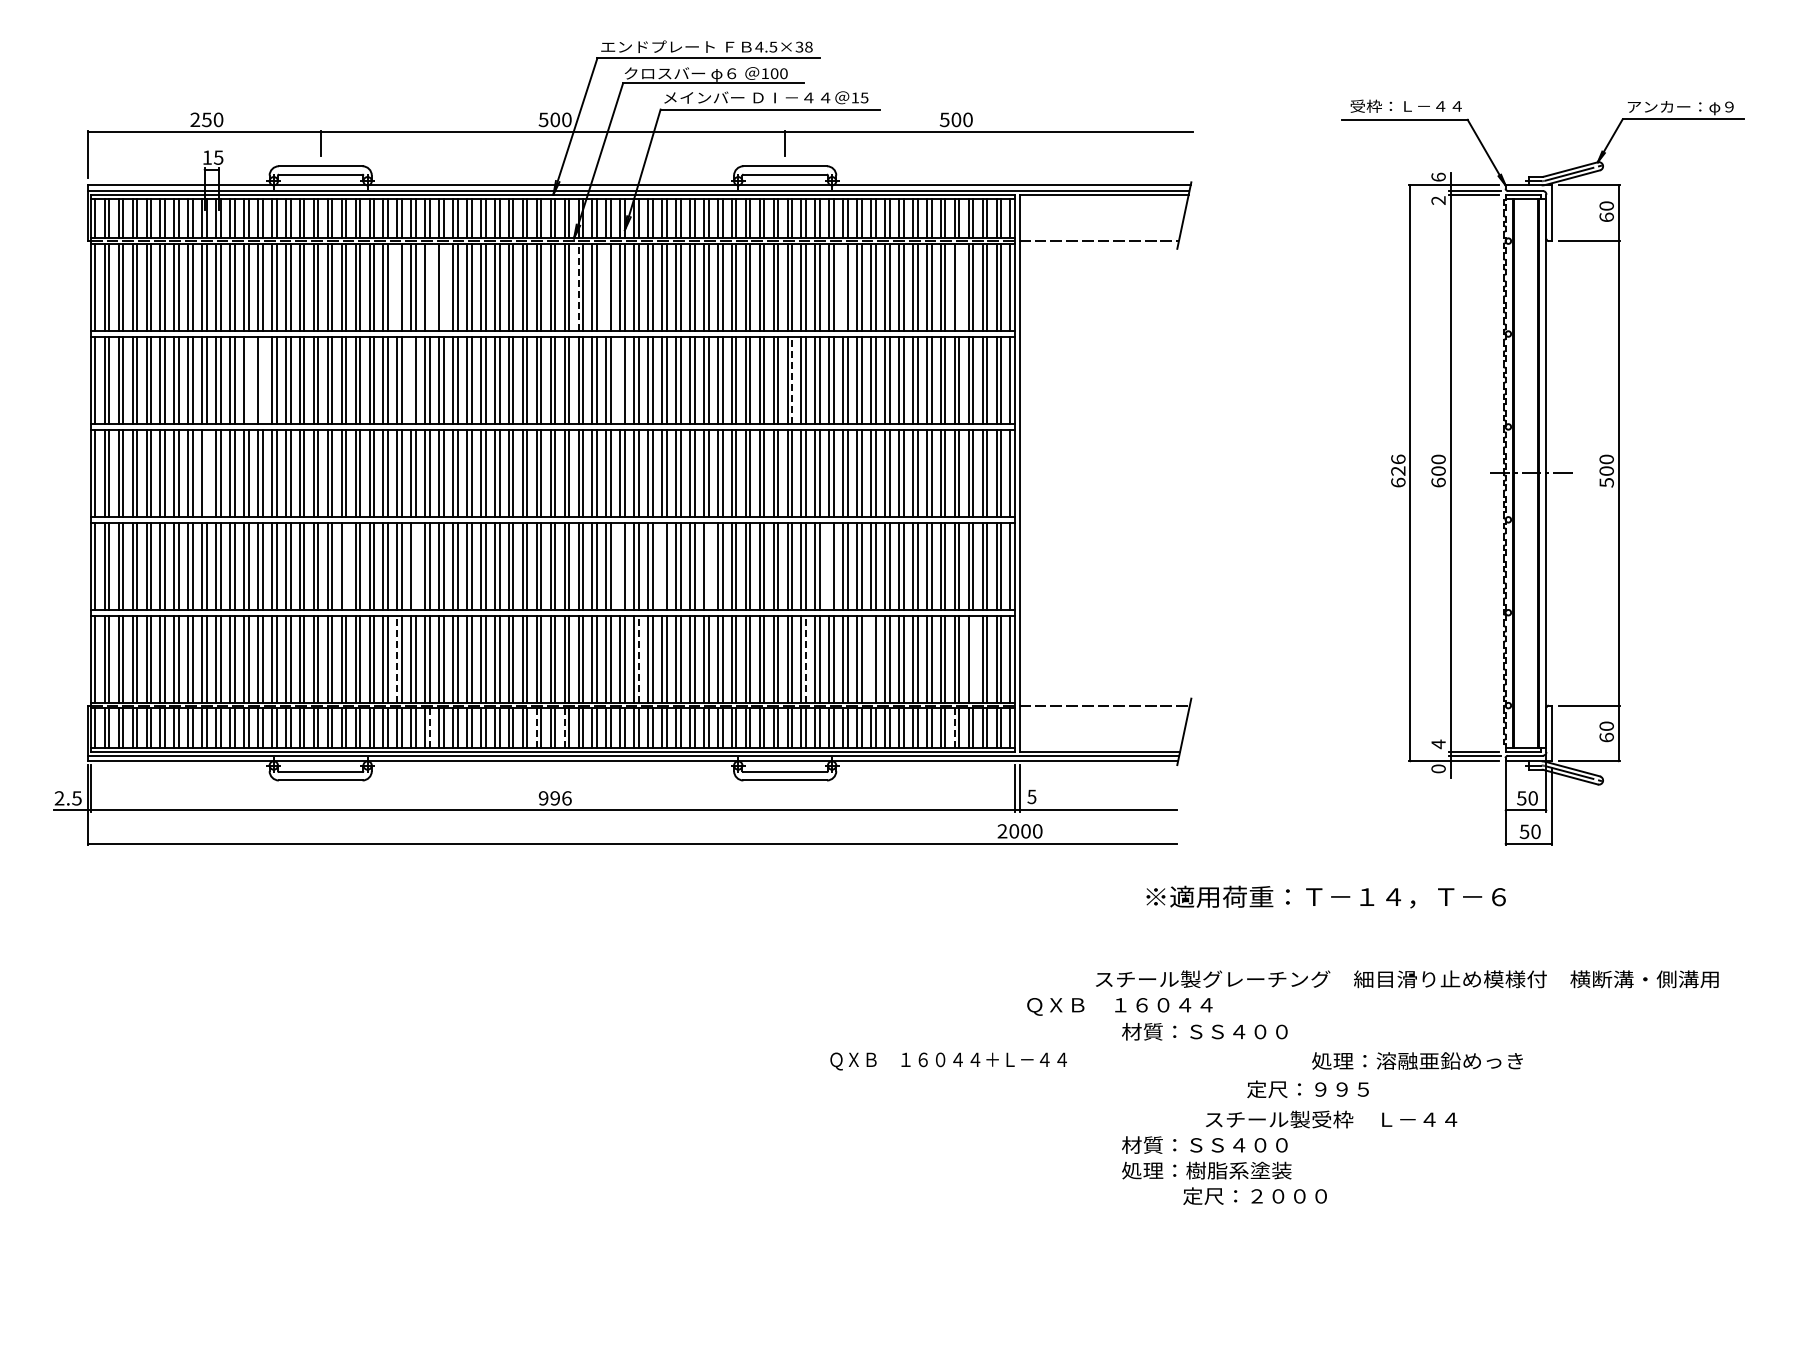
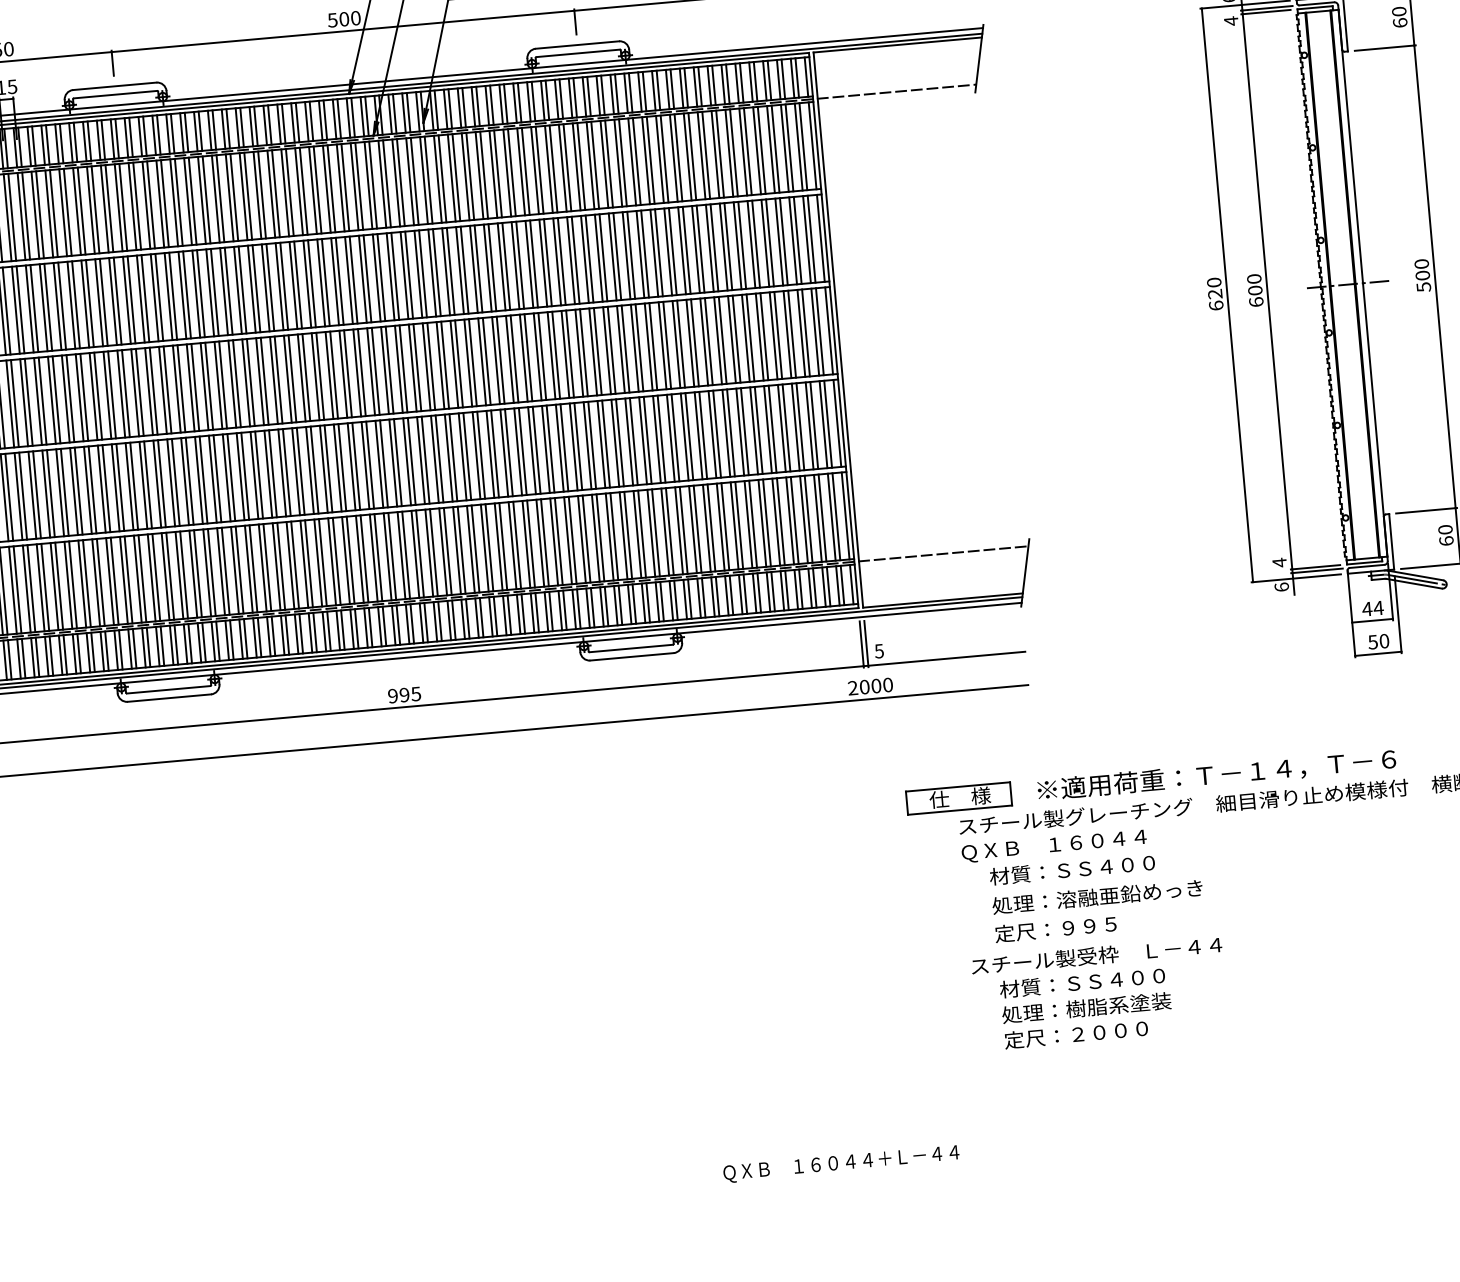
text: (1438, 200) -> (1231, 21), 2 -> 4
line: (397, 287) -> (202, 200), added
line: (429, 287) -> (233, 197), added
line: (443, 287) -> (247, 196), added
line: (578, 287) -> (382, 184), dashed -> solid
line: (606, 287) -> (410, 181), added
line: (843, 287) -> (646, 160), added
line: (959, 287) -> (761, 150), added
line: (248, 380) -> (61, 306), added
line: (262, 380) -> (75, 304), added
line: (411, 380) -> (224, 291), added
line: (620, 380) -> (432, 273), added
line: (792, 380) -> (603, 257), dashed -> solid
text: (1398, 459) -> (1214, 282), 626 -> 620
line: (206, 473) -> (28, 402), added
line: (346, 565) -> (175, 481), added
line: (415, 565) -> (244, 475), added
line: (620, 565) -> (448, 457), added
line: (662, 565) -> (490, 453), added
line: (708, 565) -> (536, 449), added
line: (829, 565) -> (657, 438), added
line: (871, 658) -> (707, 527), added
line: (973, 658) -> (808, 518), added
line: (397, 659) -> (235, 570), dashed -> solid
line: (638, 659) -> (475, 549), dashed -> solid
line: (806, 659) -> (642, 534), dashed -> solid
line: (429, 728) -> (273, 636), dashed -> solid
line: (536, 728) -> (379, 627), dashed -> solid
line: (564, 728) -> (407, 624), dashed -> solid
line: (954, 728) -> (796, 589), dashed -> solid
text: (1438, 768) -> (1281, 586), 0 -> 6
text: (566, 798) -> (415, 694), 996 -> 995
text: (1527, 798) -> (1373, 608), 50 -> 44
text: (1325, 896) -> (1216, 774), moved
part: (1098, 950) -> (959, 798), added
text: (1119, 1006) -> (1053, 846), moved
text: (1417, 1060) -> (1097, 896), moved
text: (948, 1061) -> (841, 1164), moved
text: (1307, 1089) -> (1055, 929), moved
text: (1331, 1119) -> (1096, 955), moved
text: (1254, 1195) -> (1075, 1033), moved

